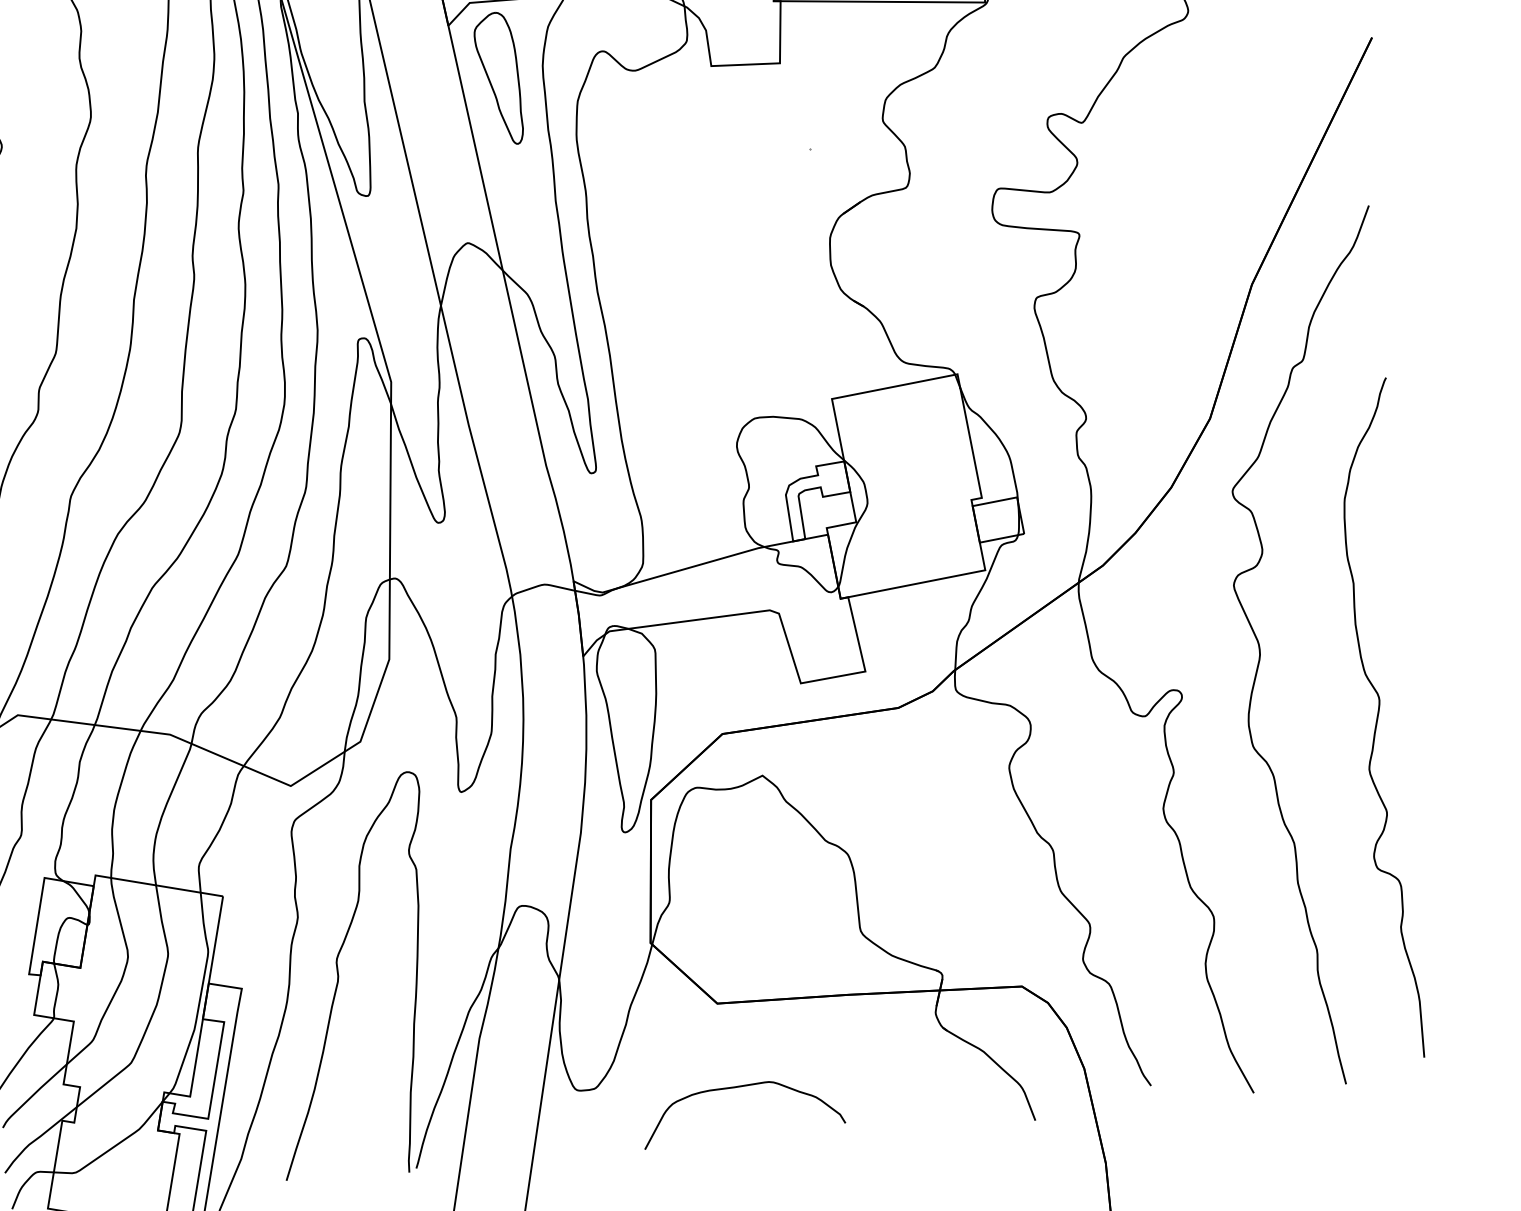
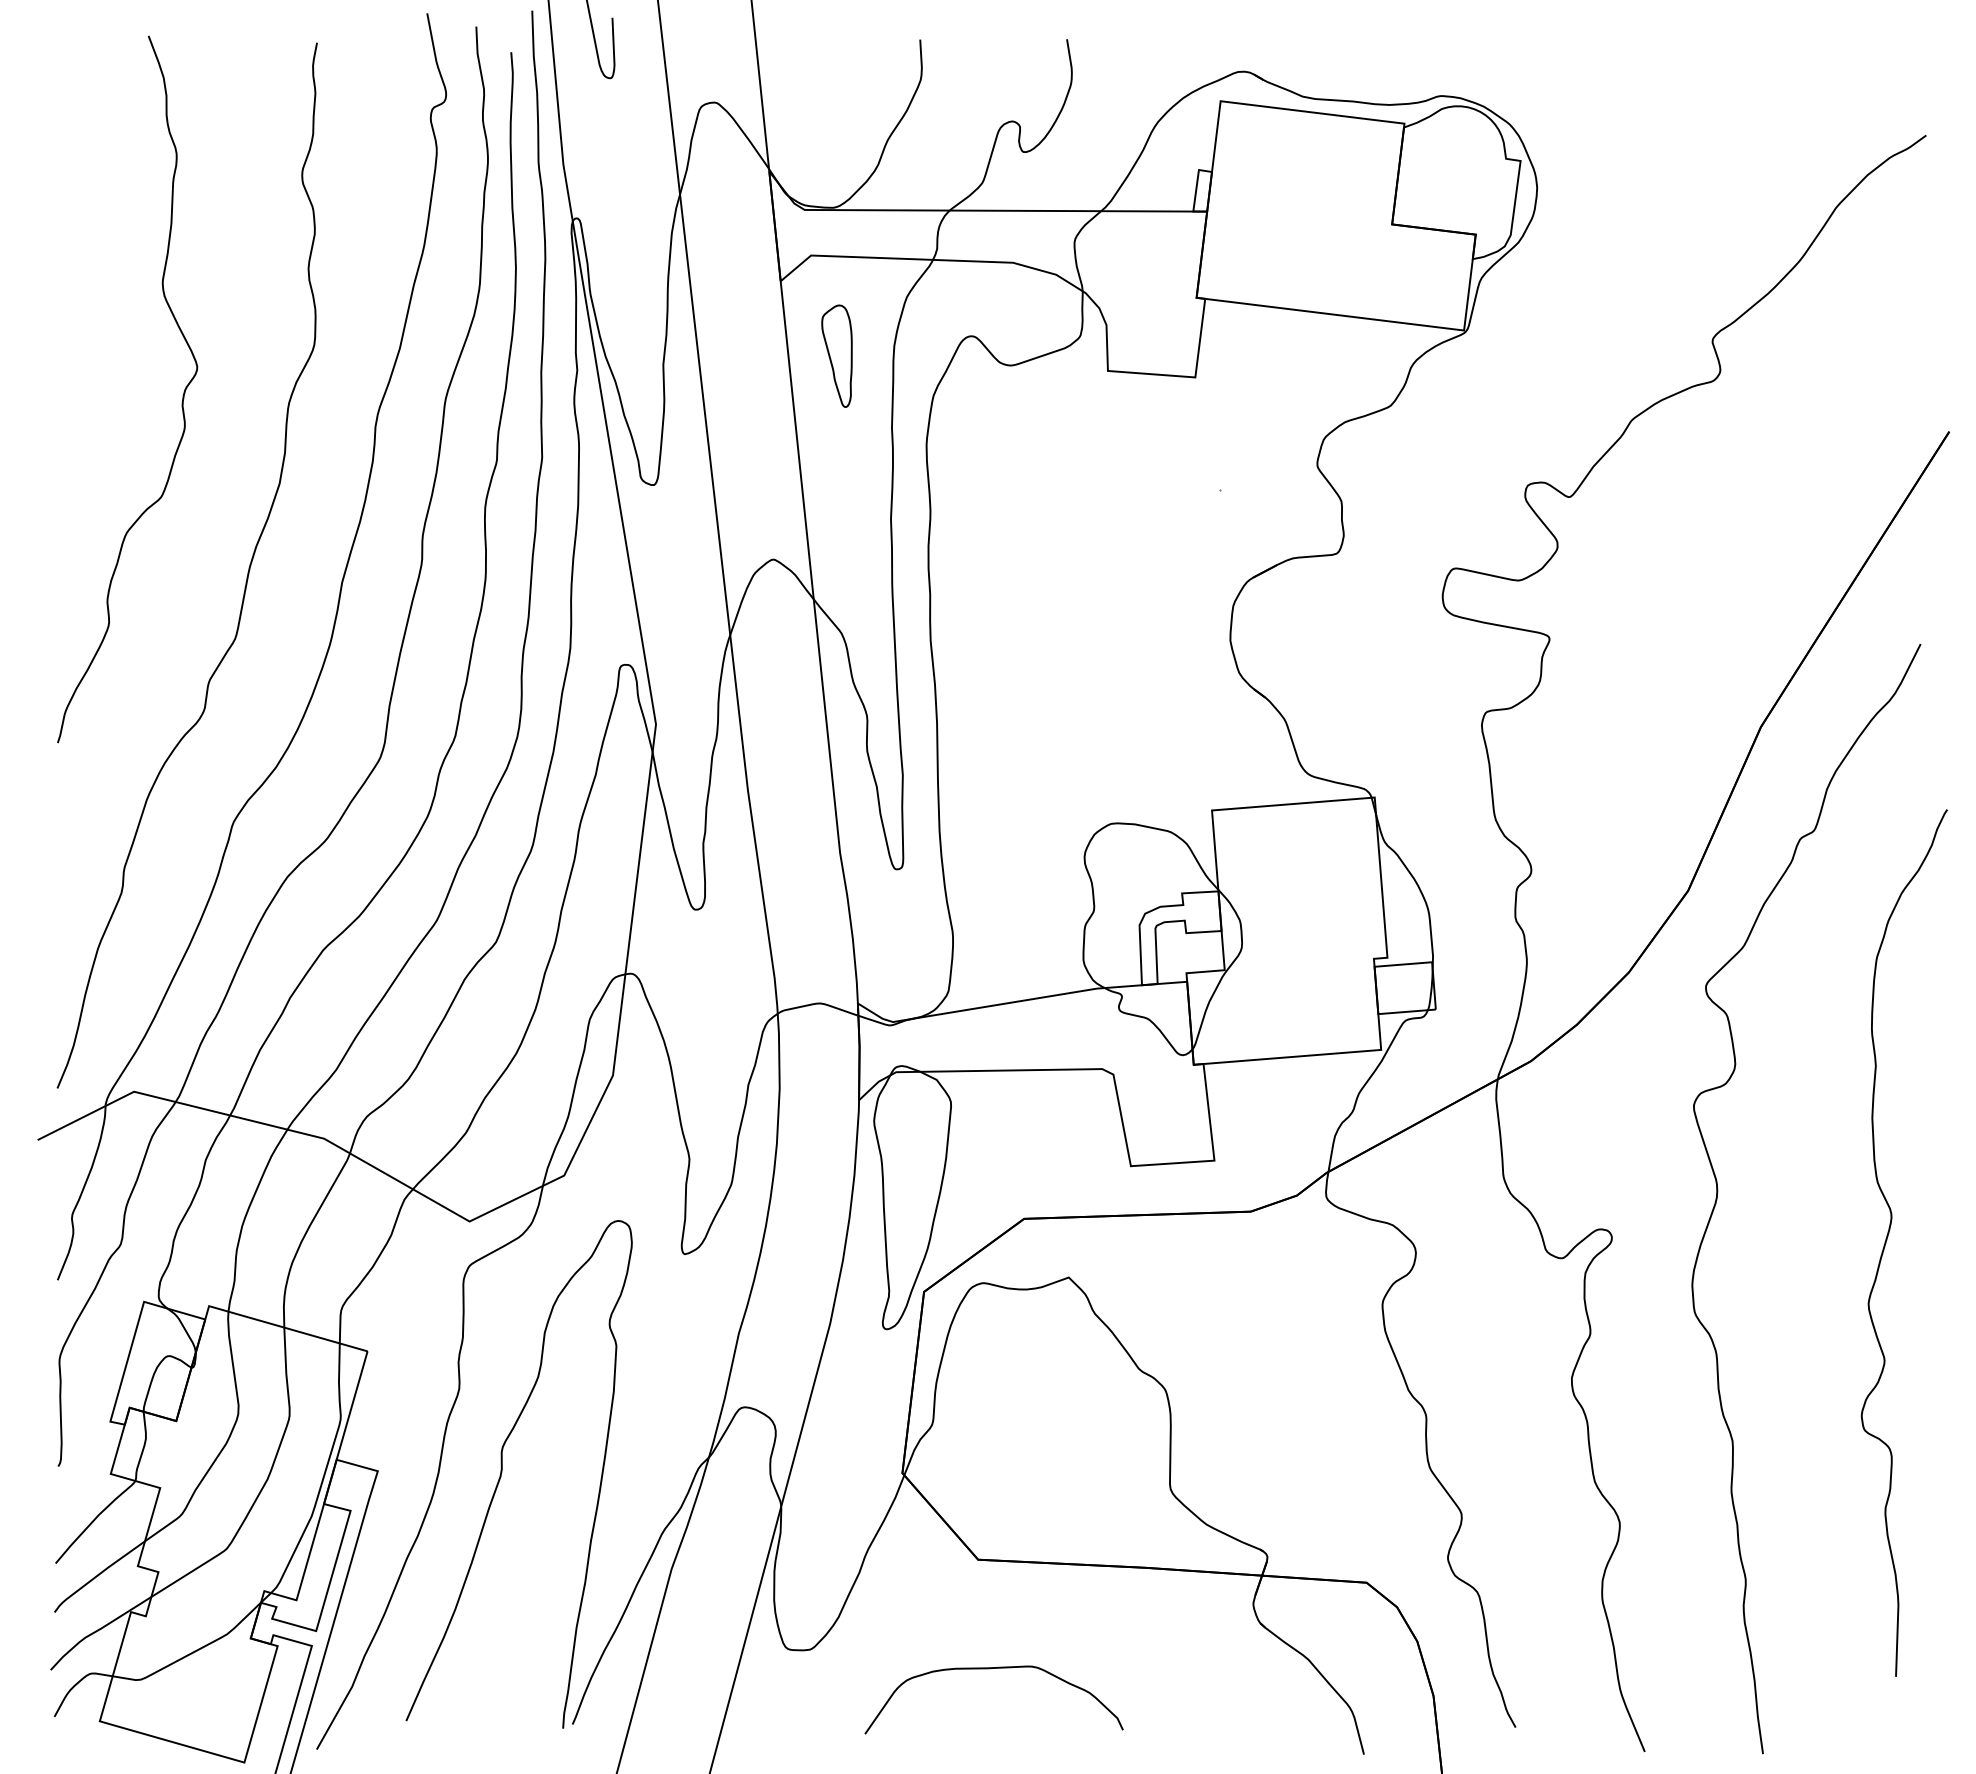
part: (498, 78) -> (836, 355), size x0.6
curve: (1378, 718) -> (1887, 1240), moved

